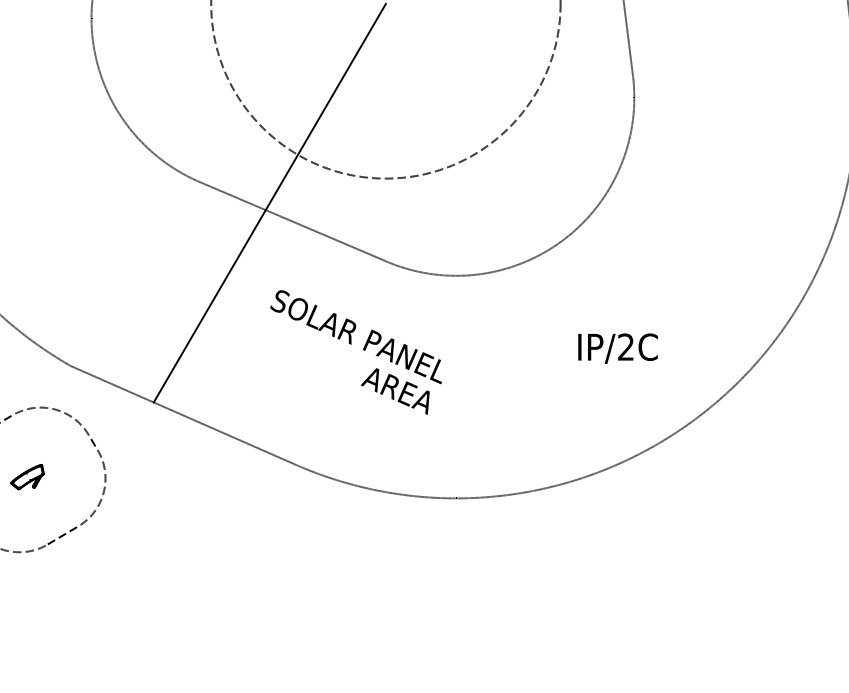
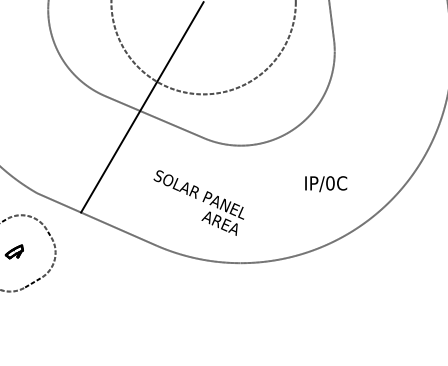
text: (626, 347) -> (330, 183), IP/2C -> IP/0C
text: (355, 351) -> (198, 202), moved

